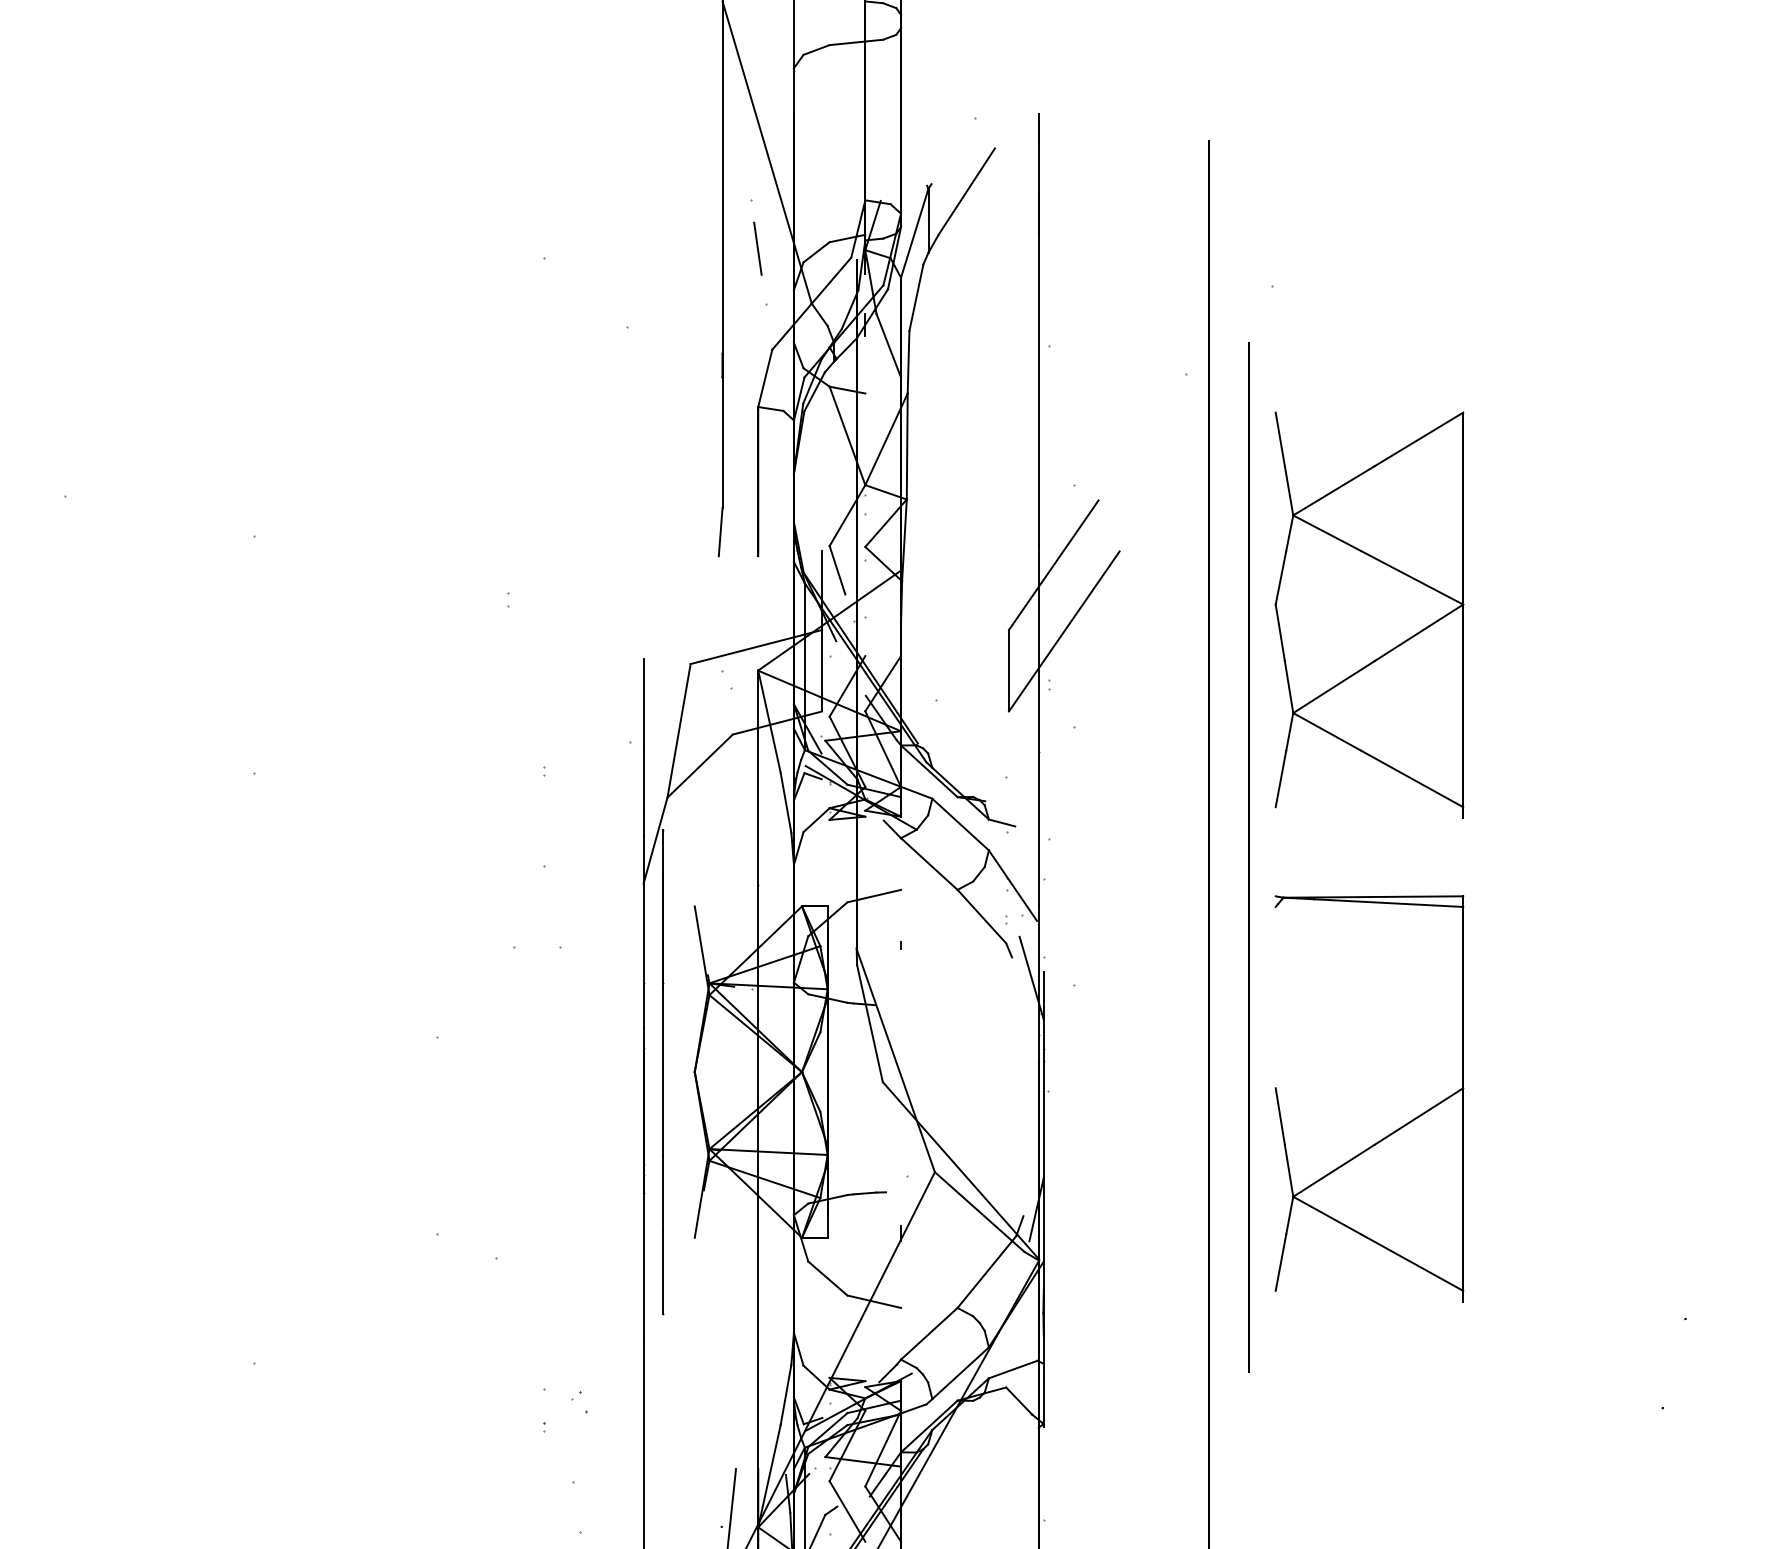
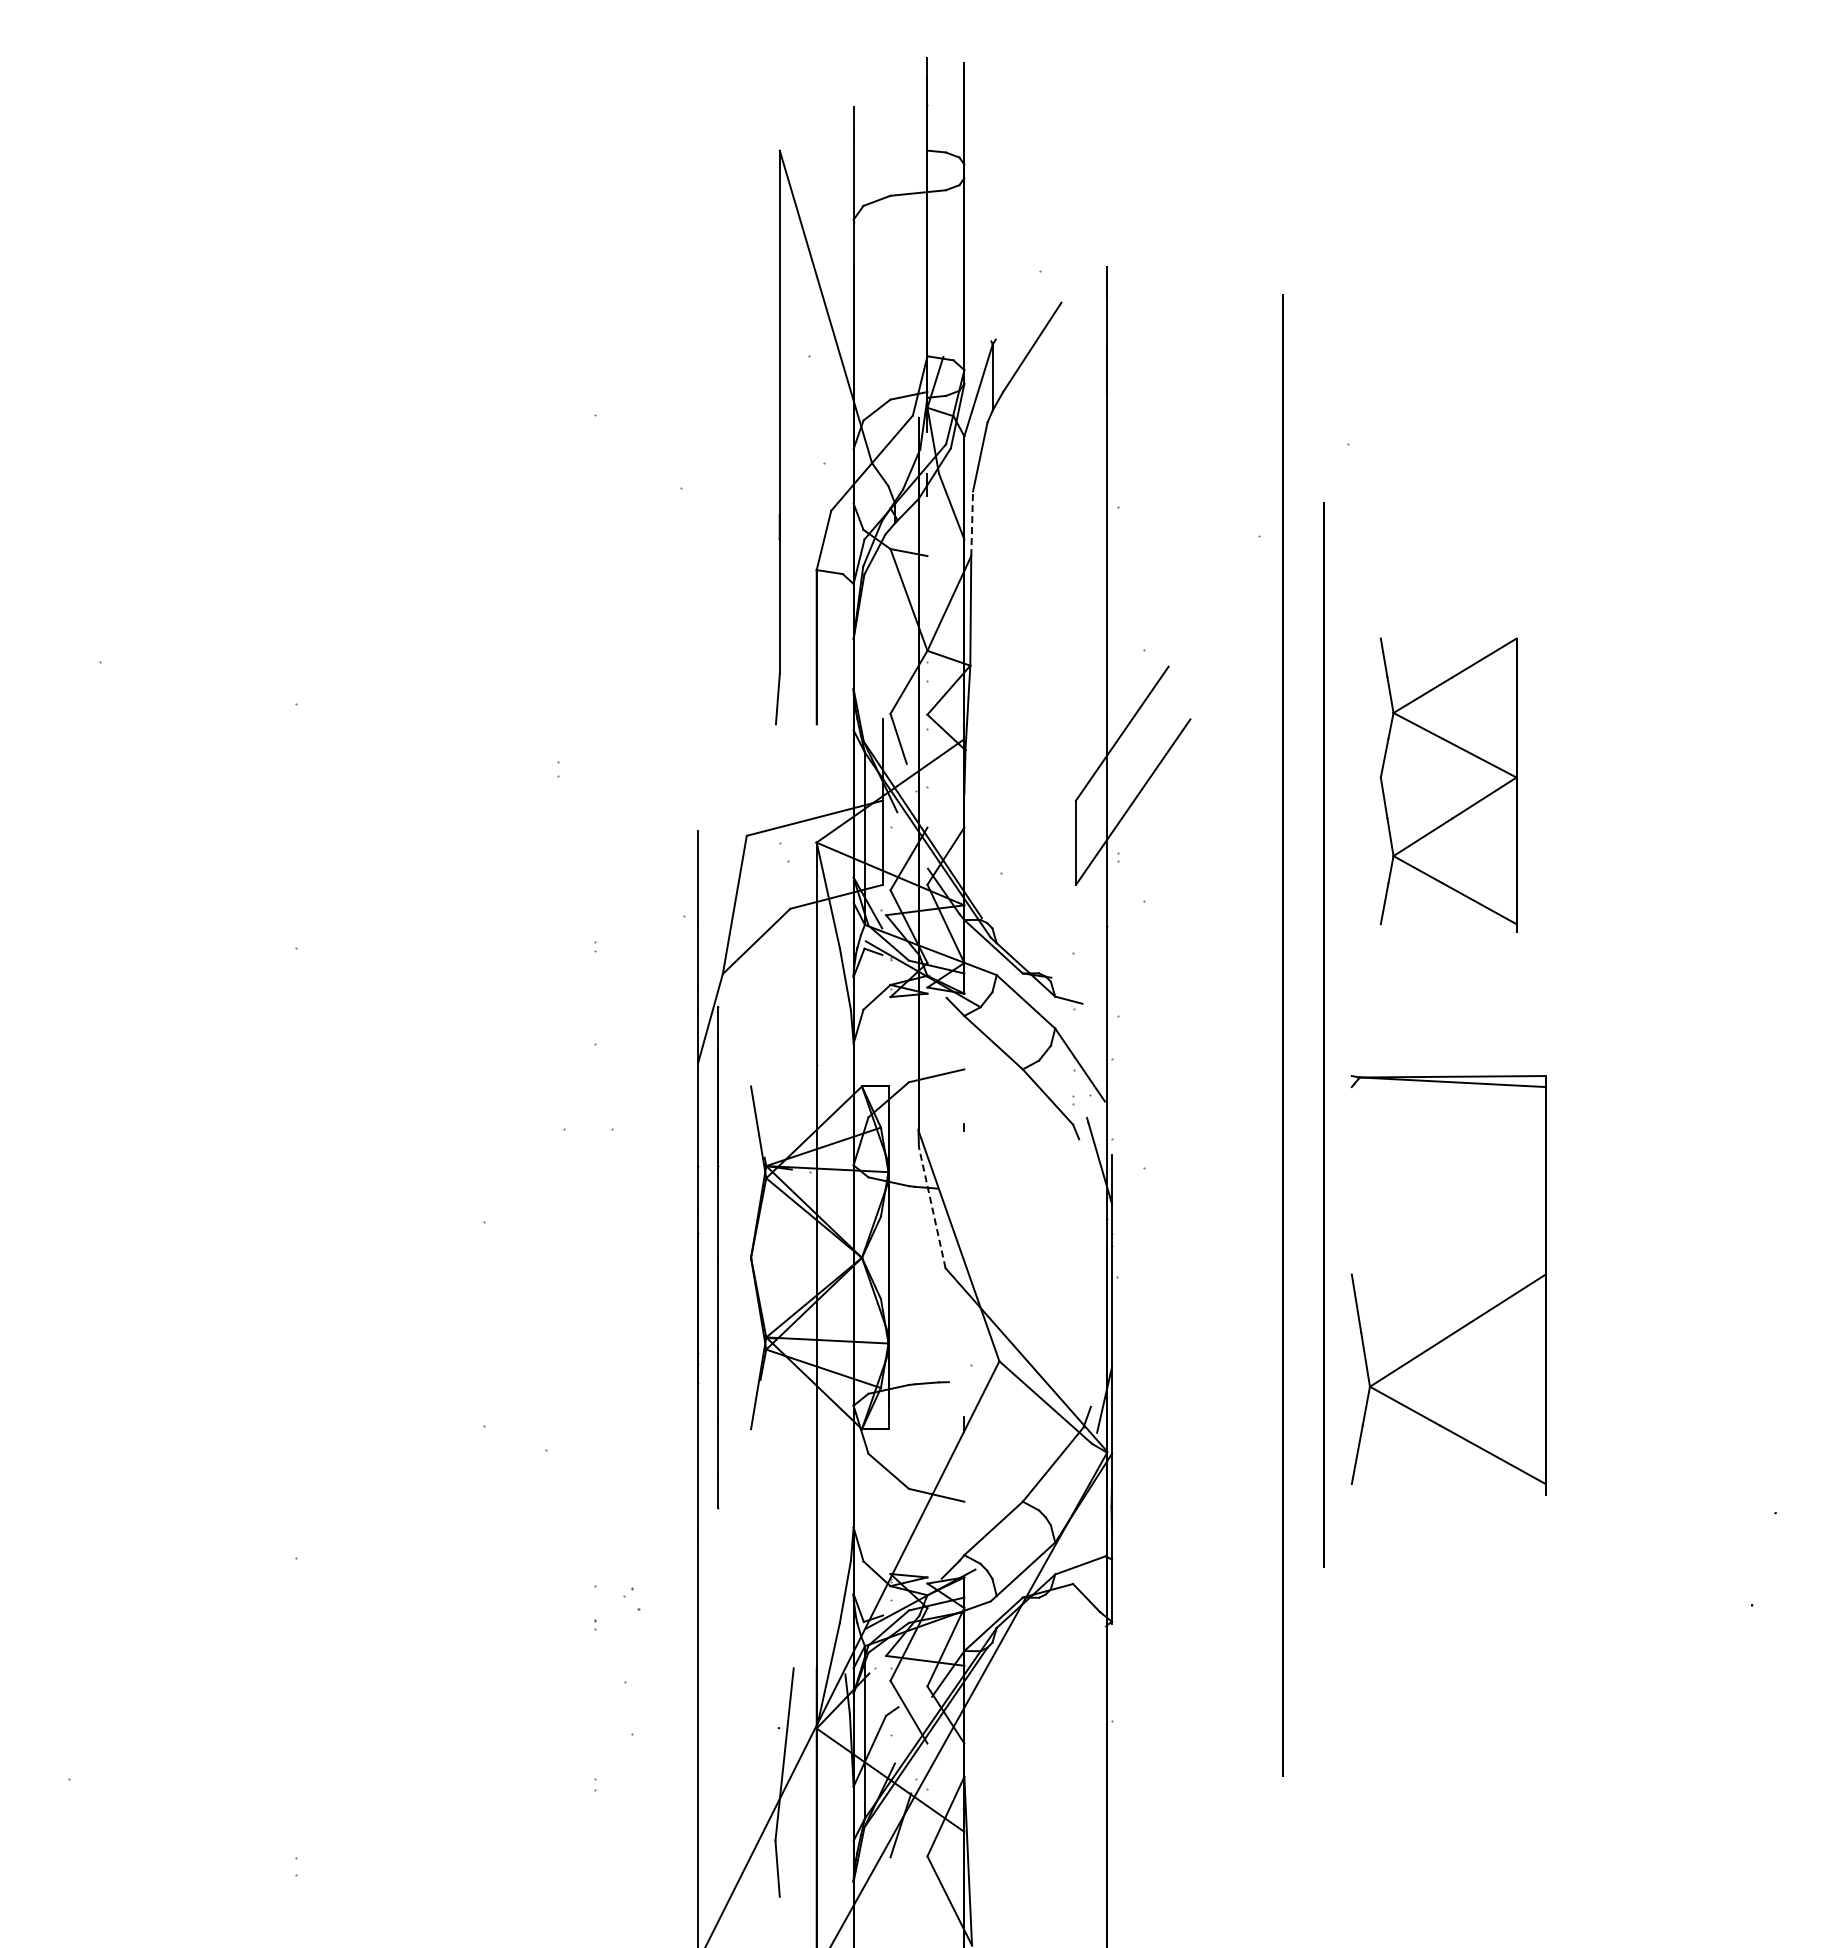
line: (758, 248) -> (816, 406), removed
line: (908, 362) -> (972, 523), solid -> dashed
part: (1369, 614) -> (1448, 784), size x0.7
line: (870, 1023) -> (932, 1207), solid -> dashed

